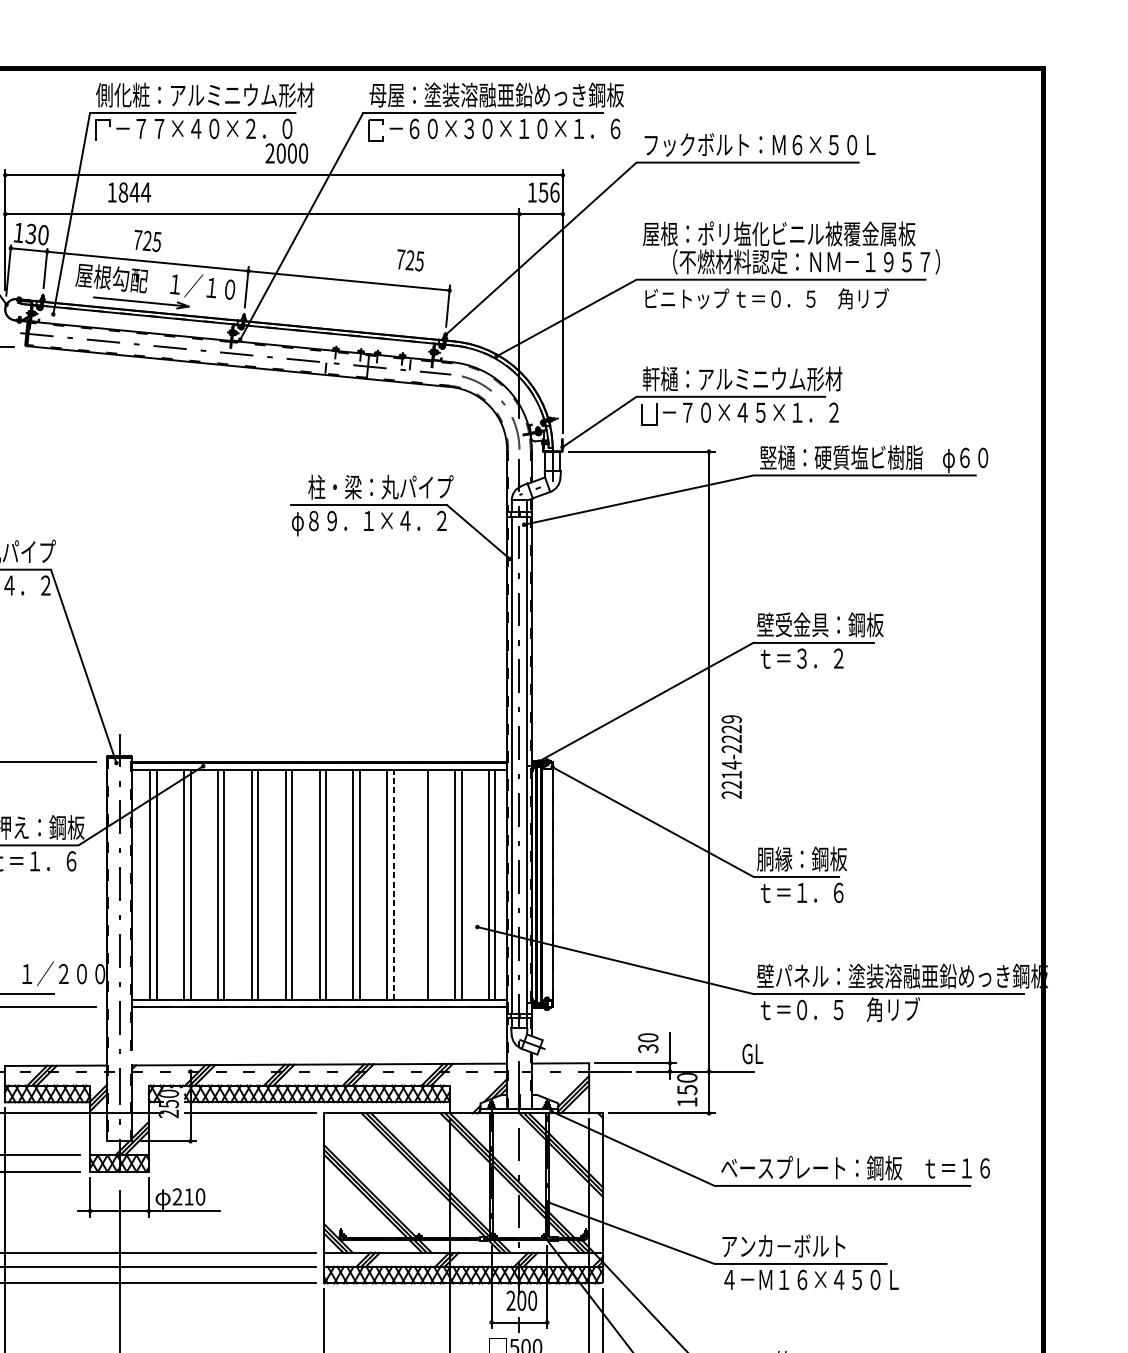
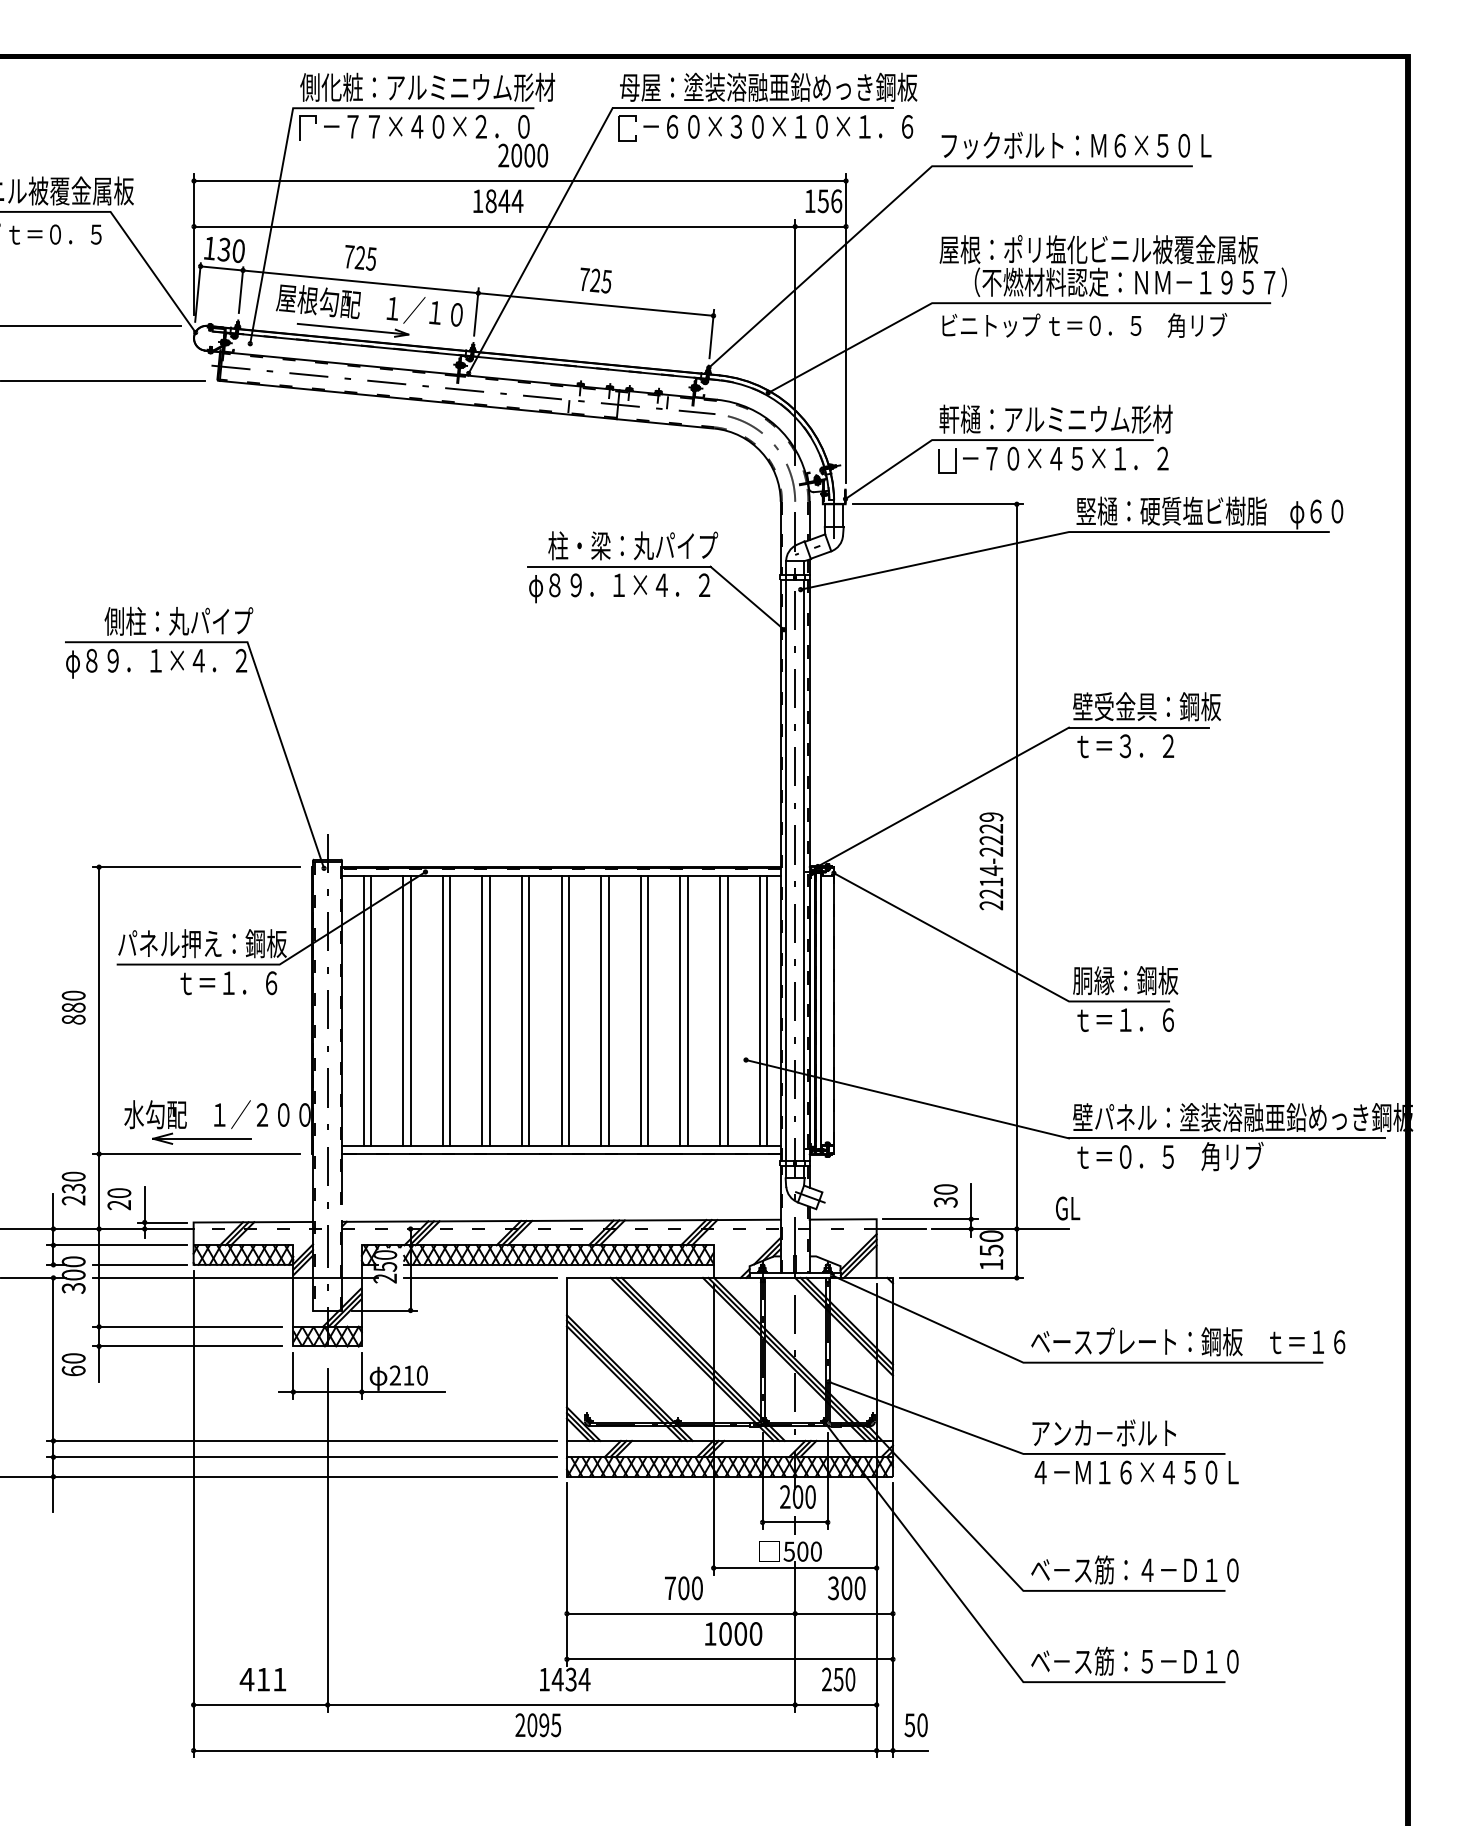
text: (129, 192) -> (498, 201), moved
text: (410, 260) -> (595, 280), moved
text: (731, 757) -> (991, 861), moved
line: (421, 884) -> (680, 1010), added
line: (393, 885) -> (648, 1011), dashed -> solid

